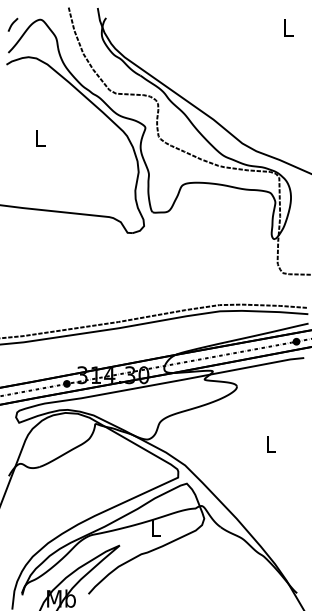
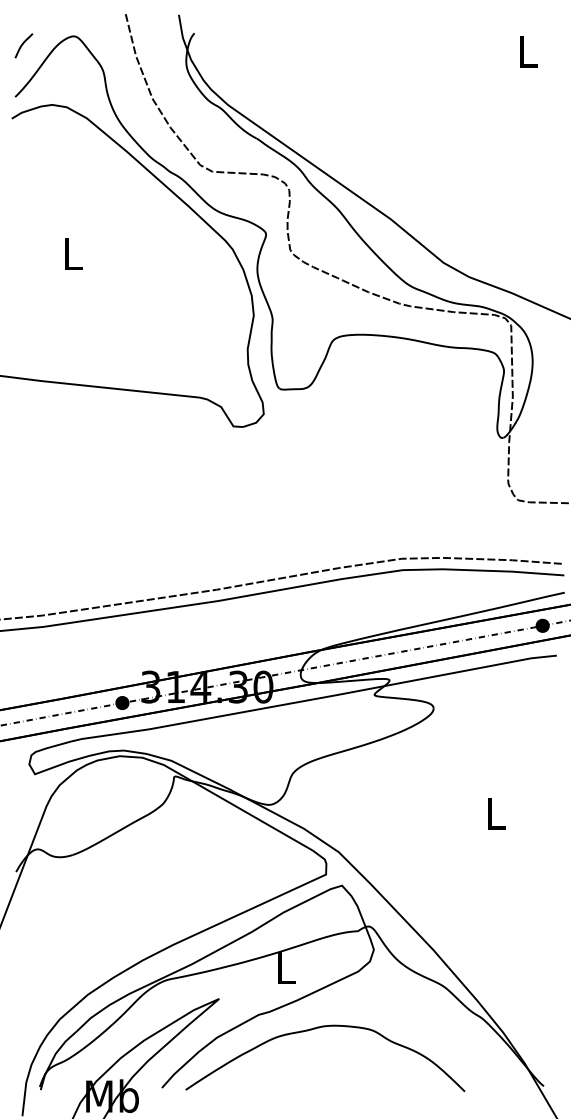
curve: (173, 562) -> (317, 1029), added

